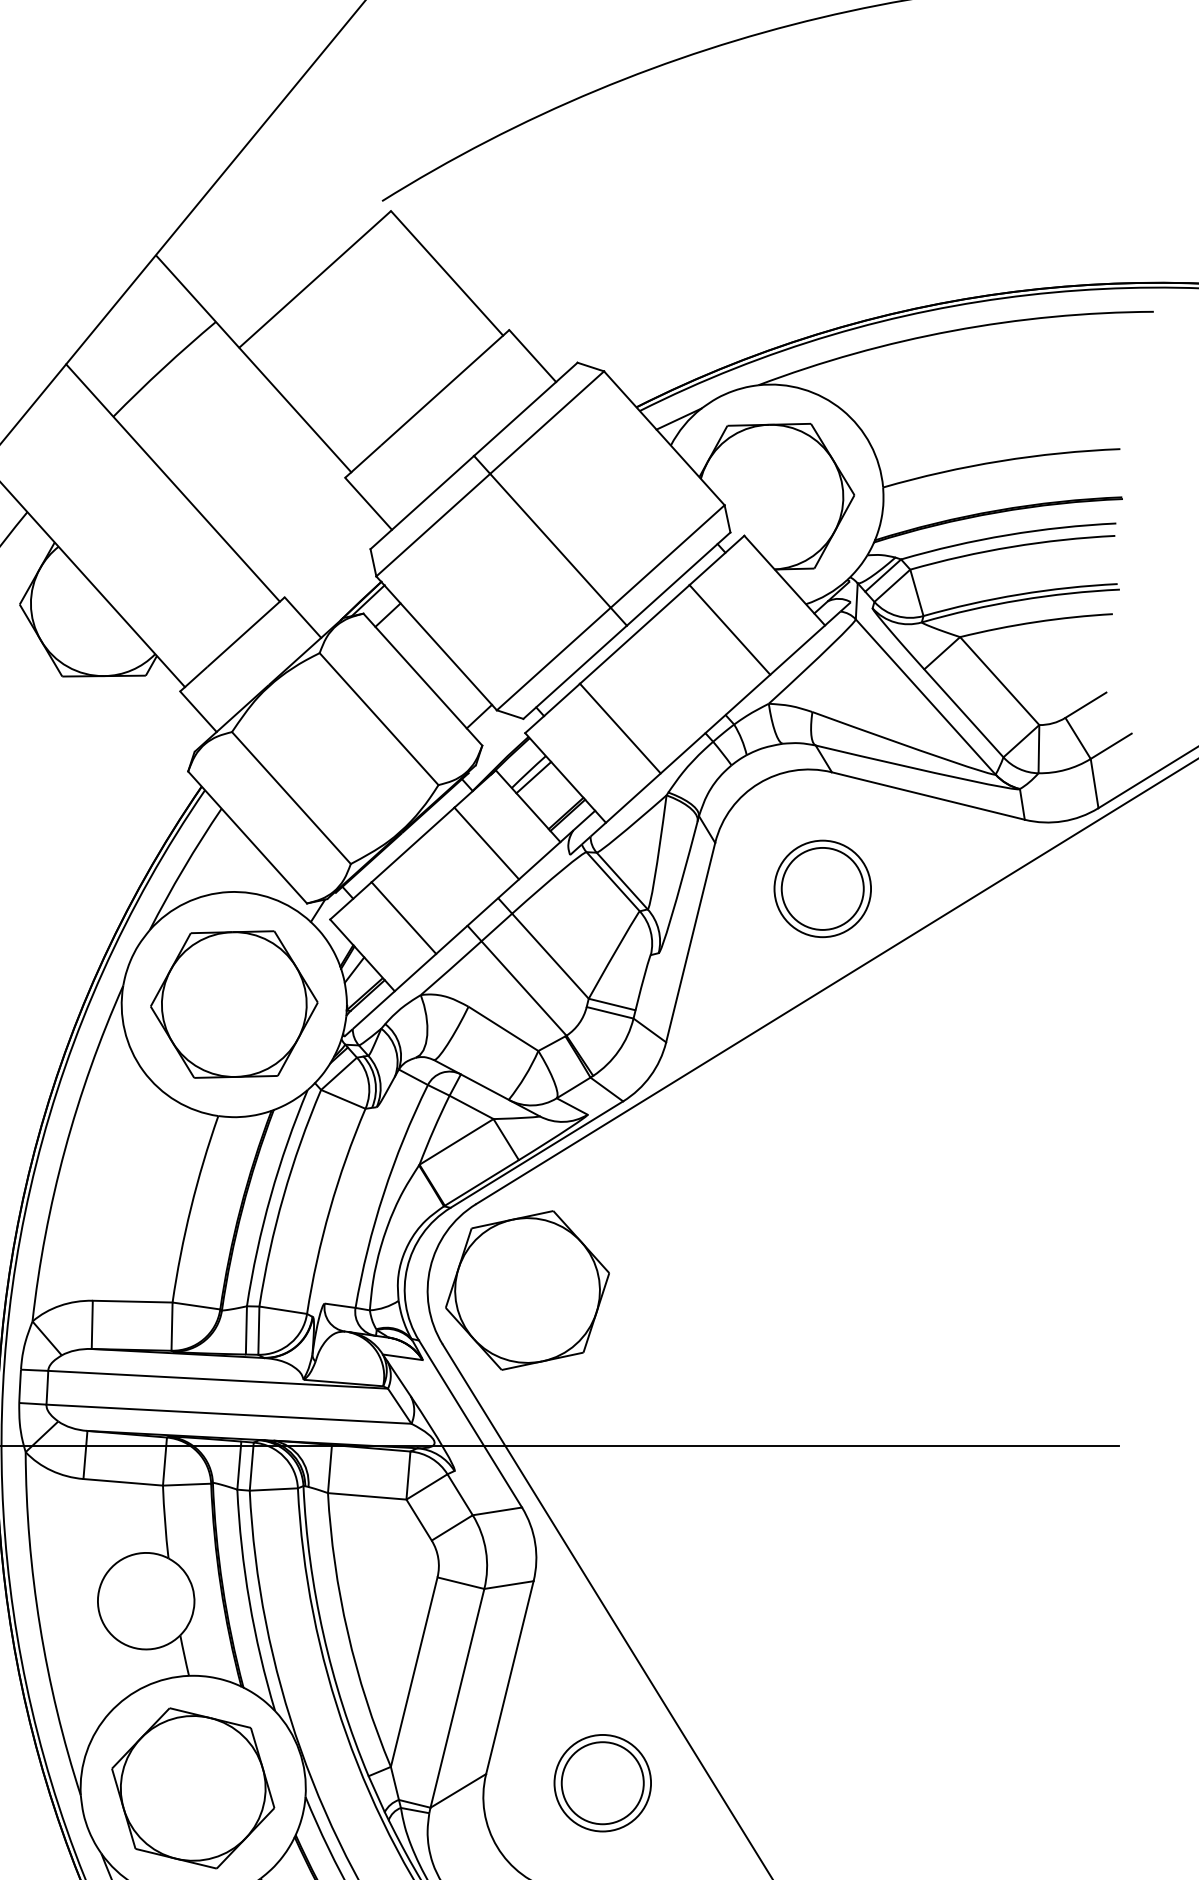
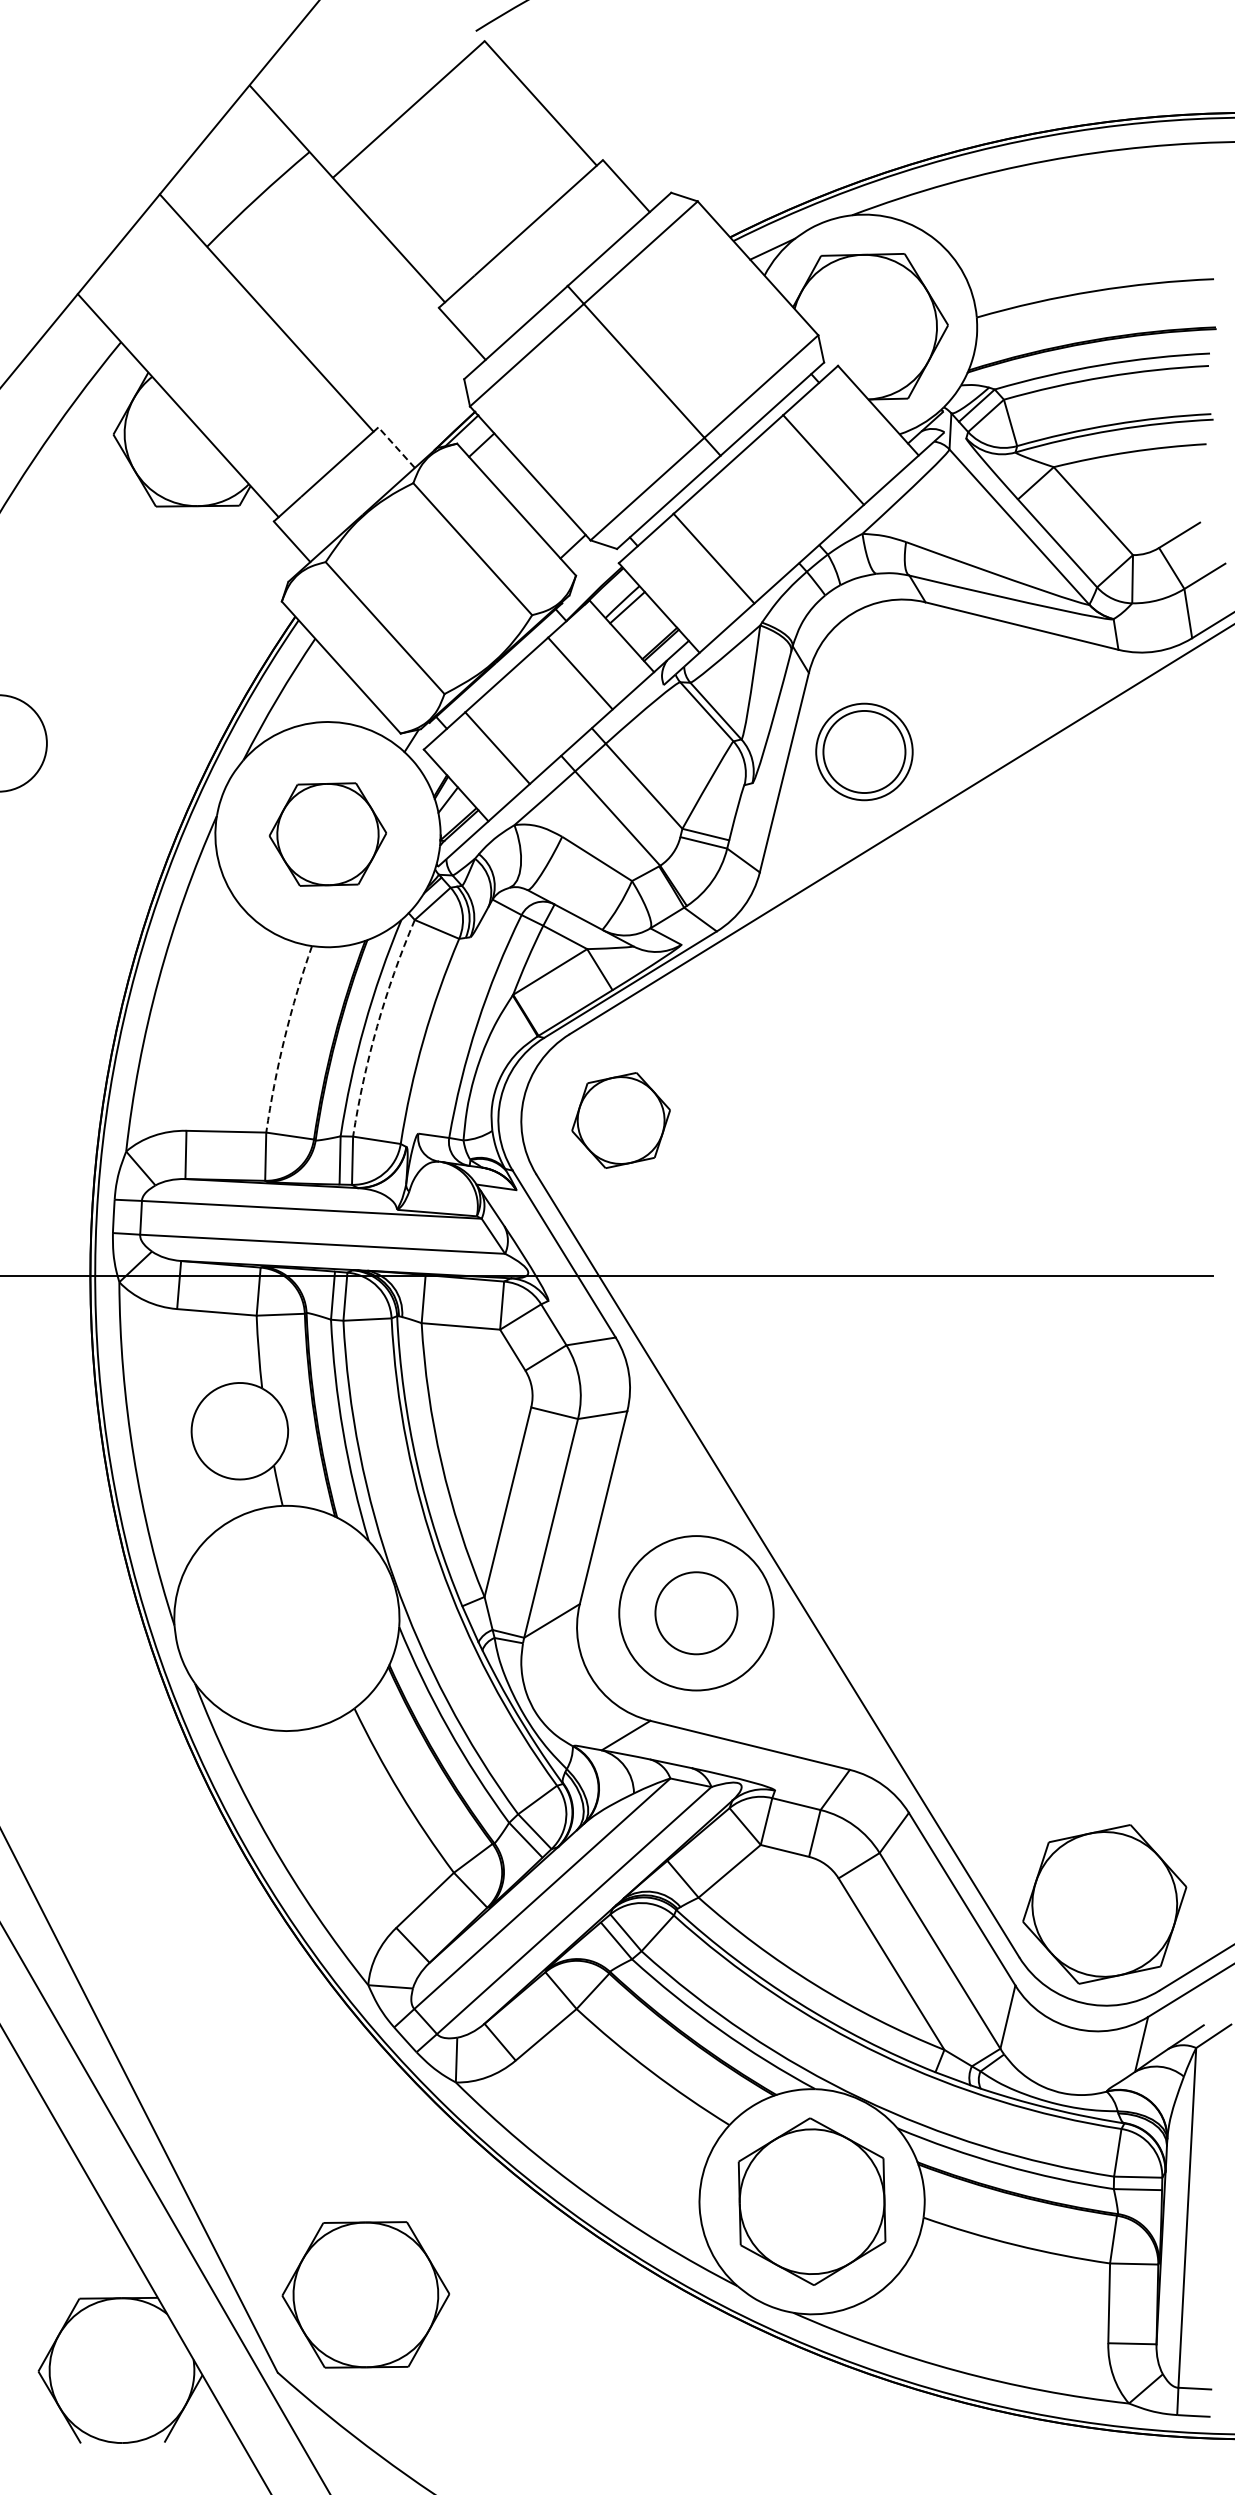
line: (302, 617) -> (396, 447), solid -> dashed
part: (822, 888) -> (864, 751), moved
part: (233, 1004) -> (327, 834), size x0.7
arc: (283, 1196) -> (377, 1026), solid -> dashed
arc: (190, 1208) -> (284, 1038), solid -> dashed
part: (526, 1290) -> (620, 1120), size x0.6
circle: (602, 1783) -> (696, 1613), size x1.6
part: (192, 1788) -> (286, 1618), removed

